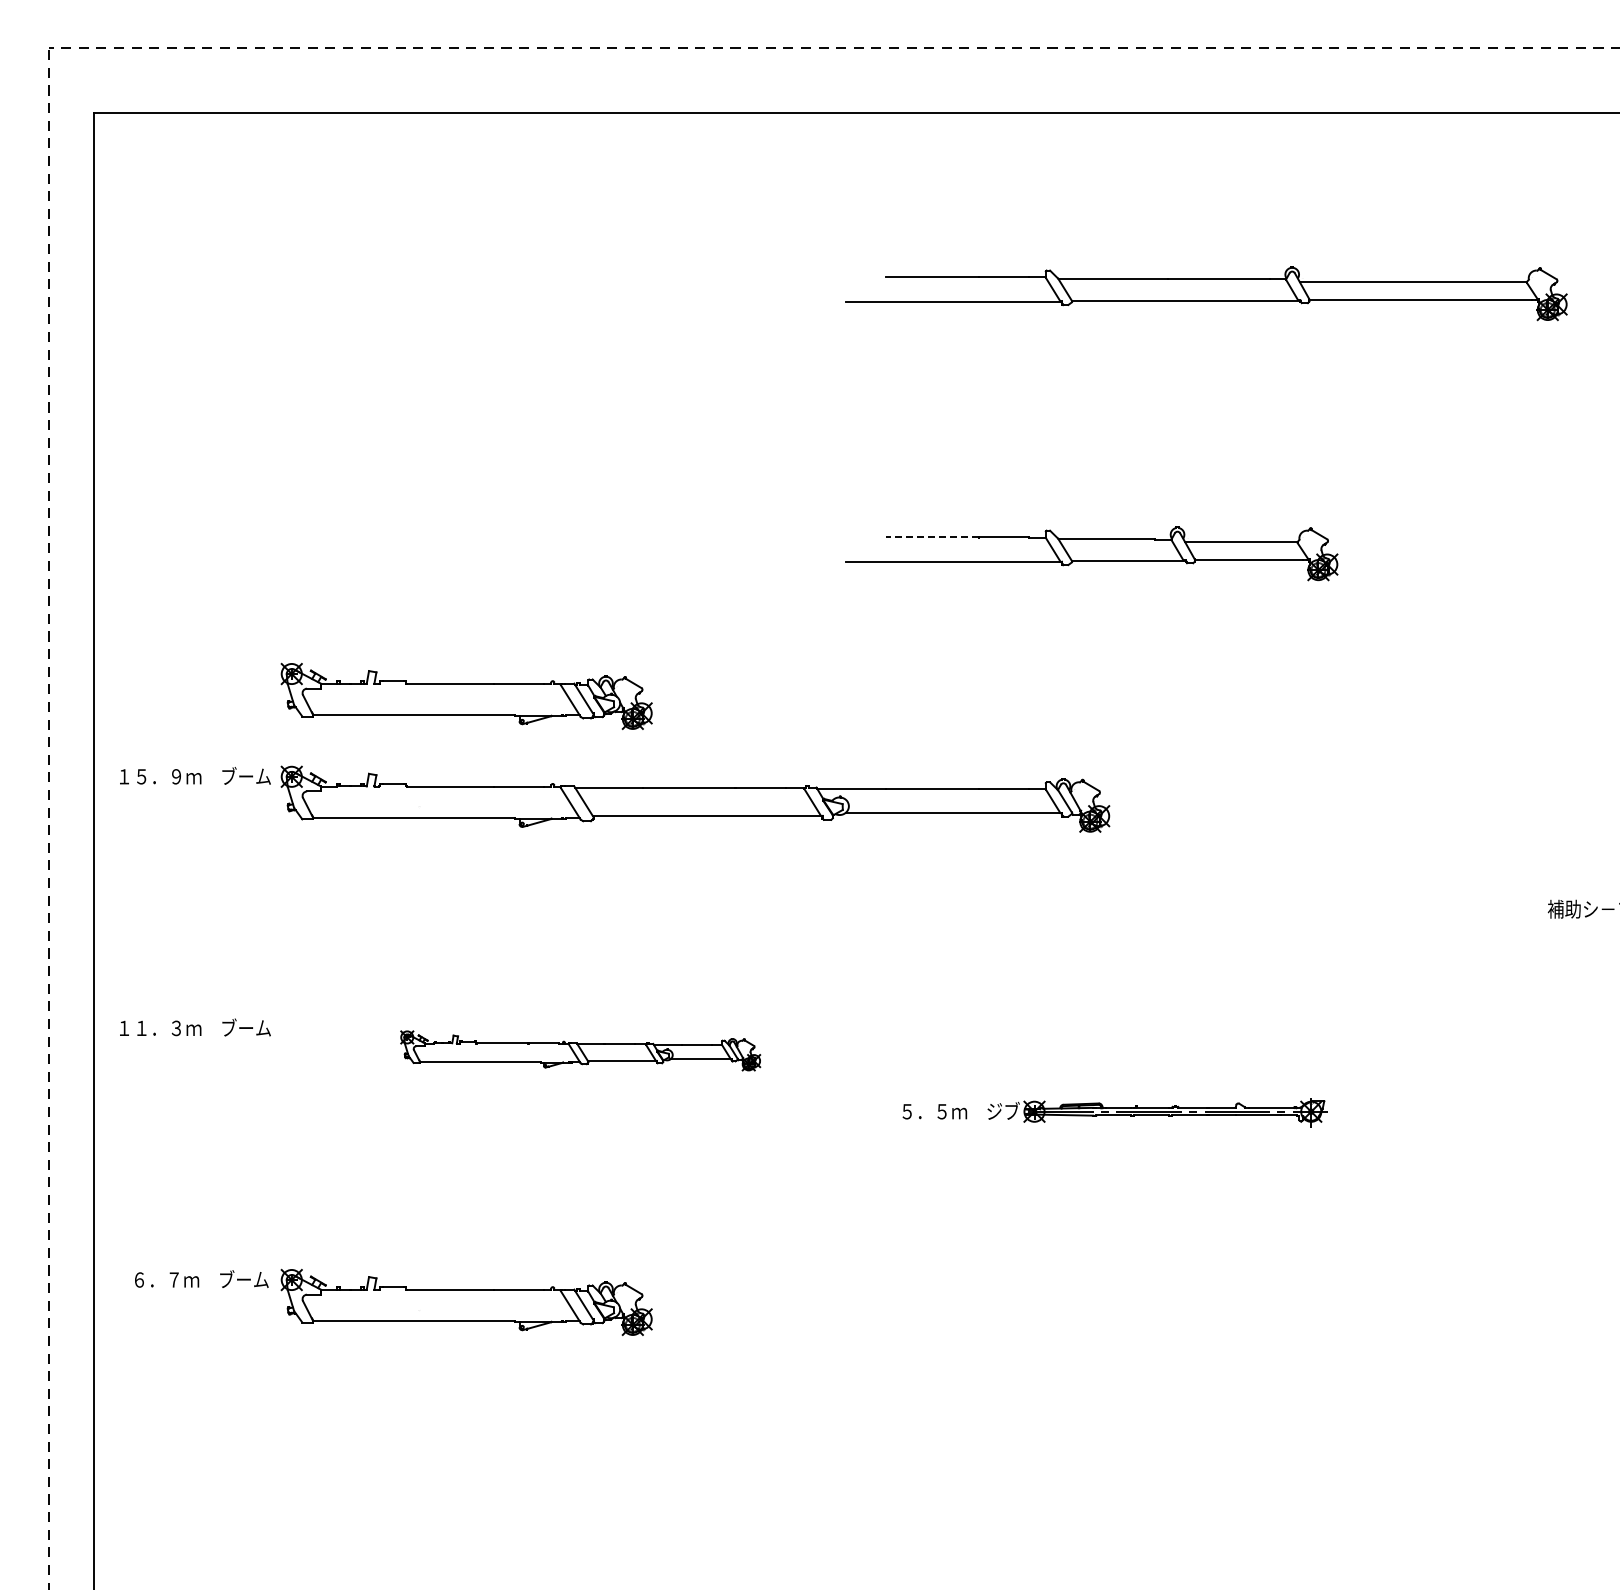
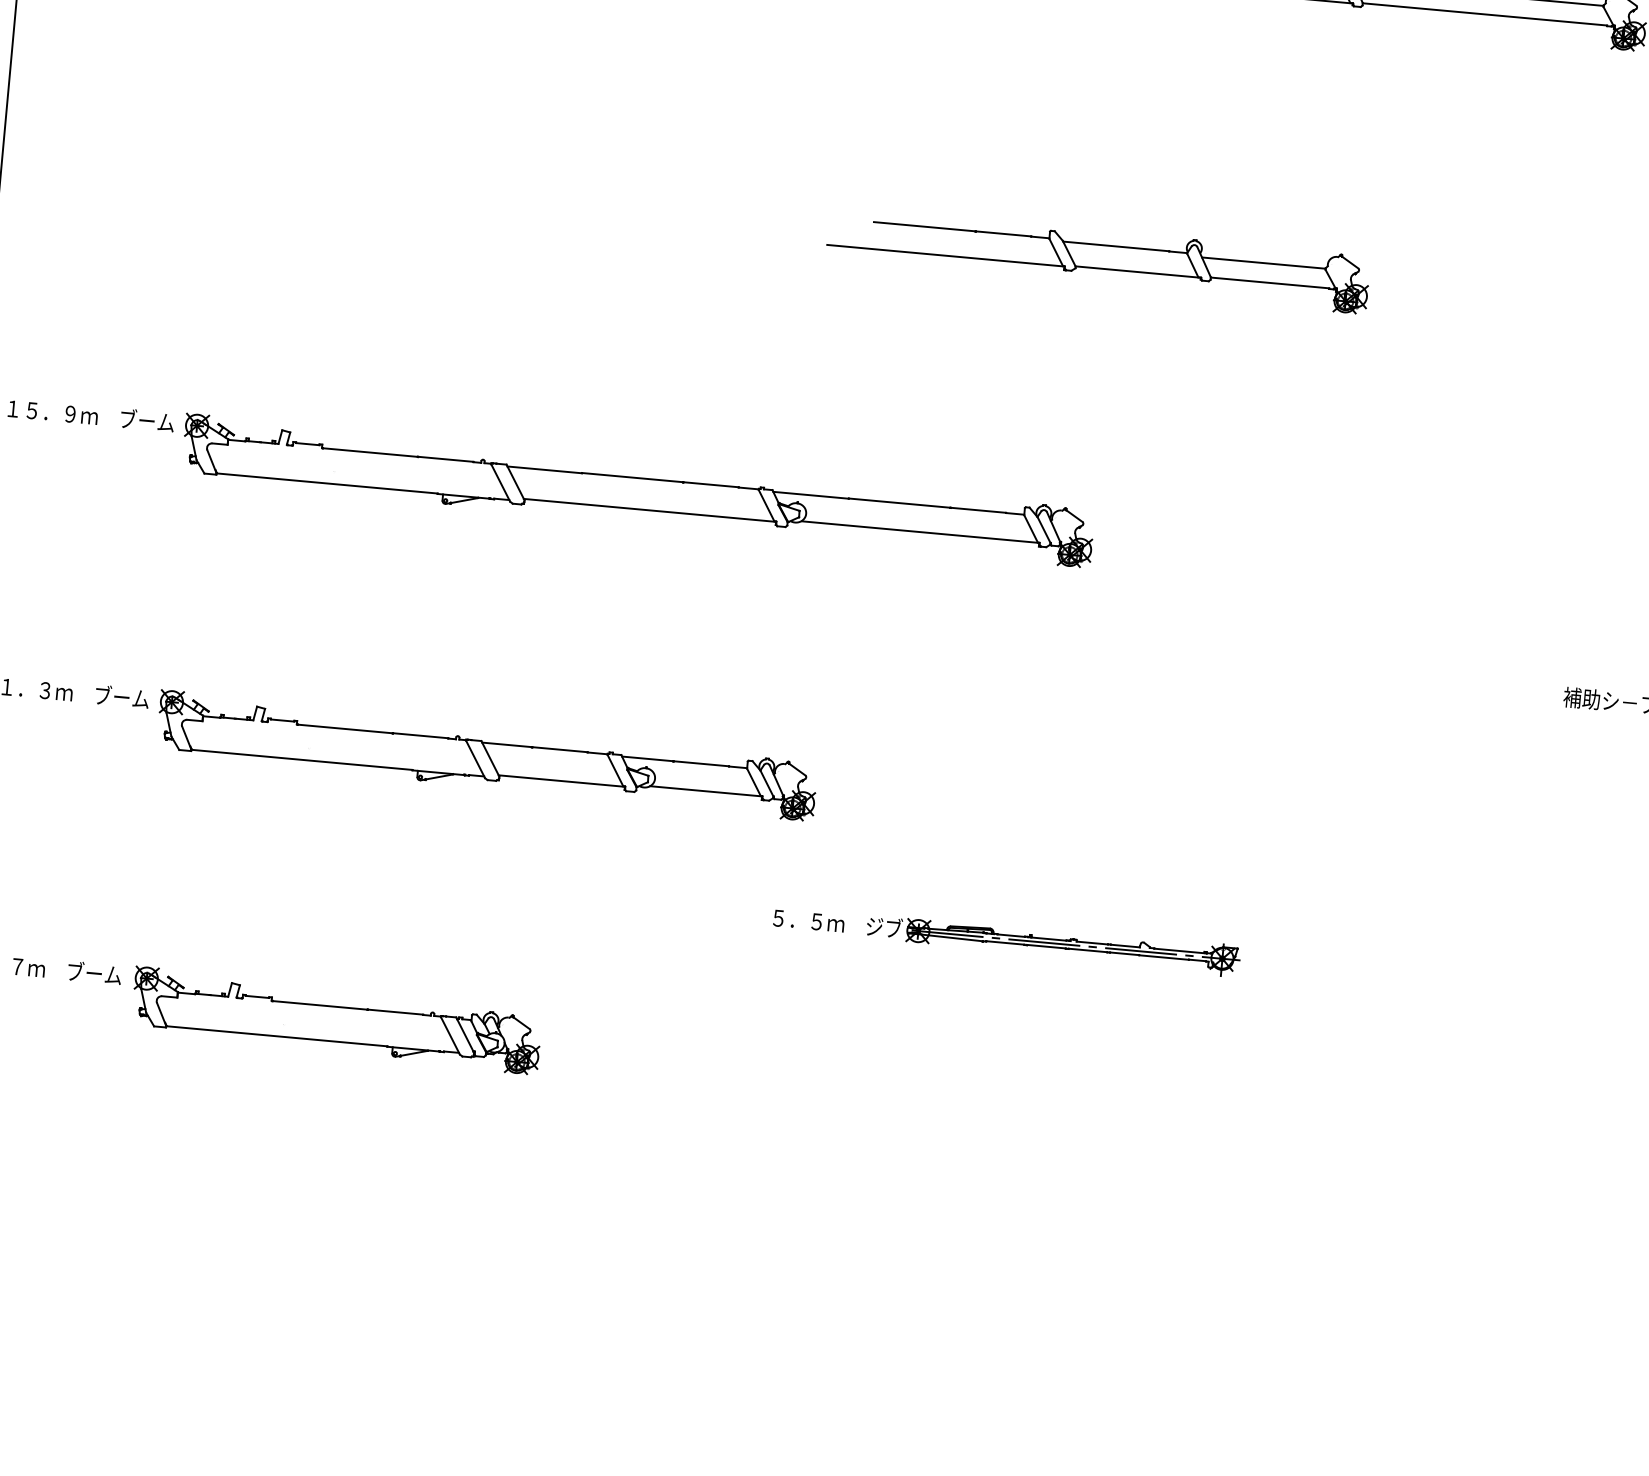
line: (931, 537) -> (923, 226), dashed -> solid
part: (466, 695) -> (397, 353), removed
part: (580, 1050) -> (486, 755), size x1.67
part: (1114, 1112) -> (1006, 939), moved

